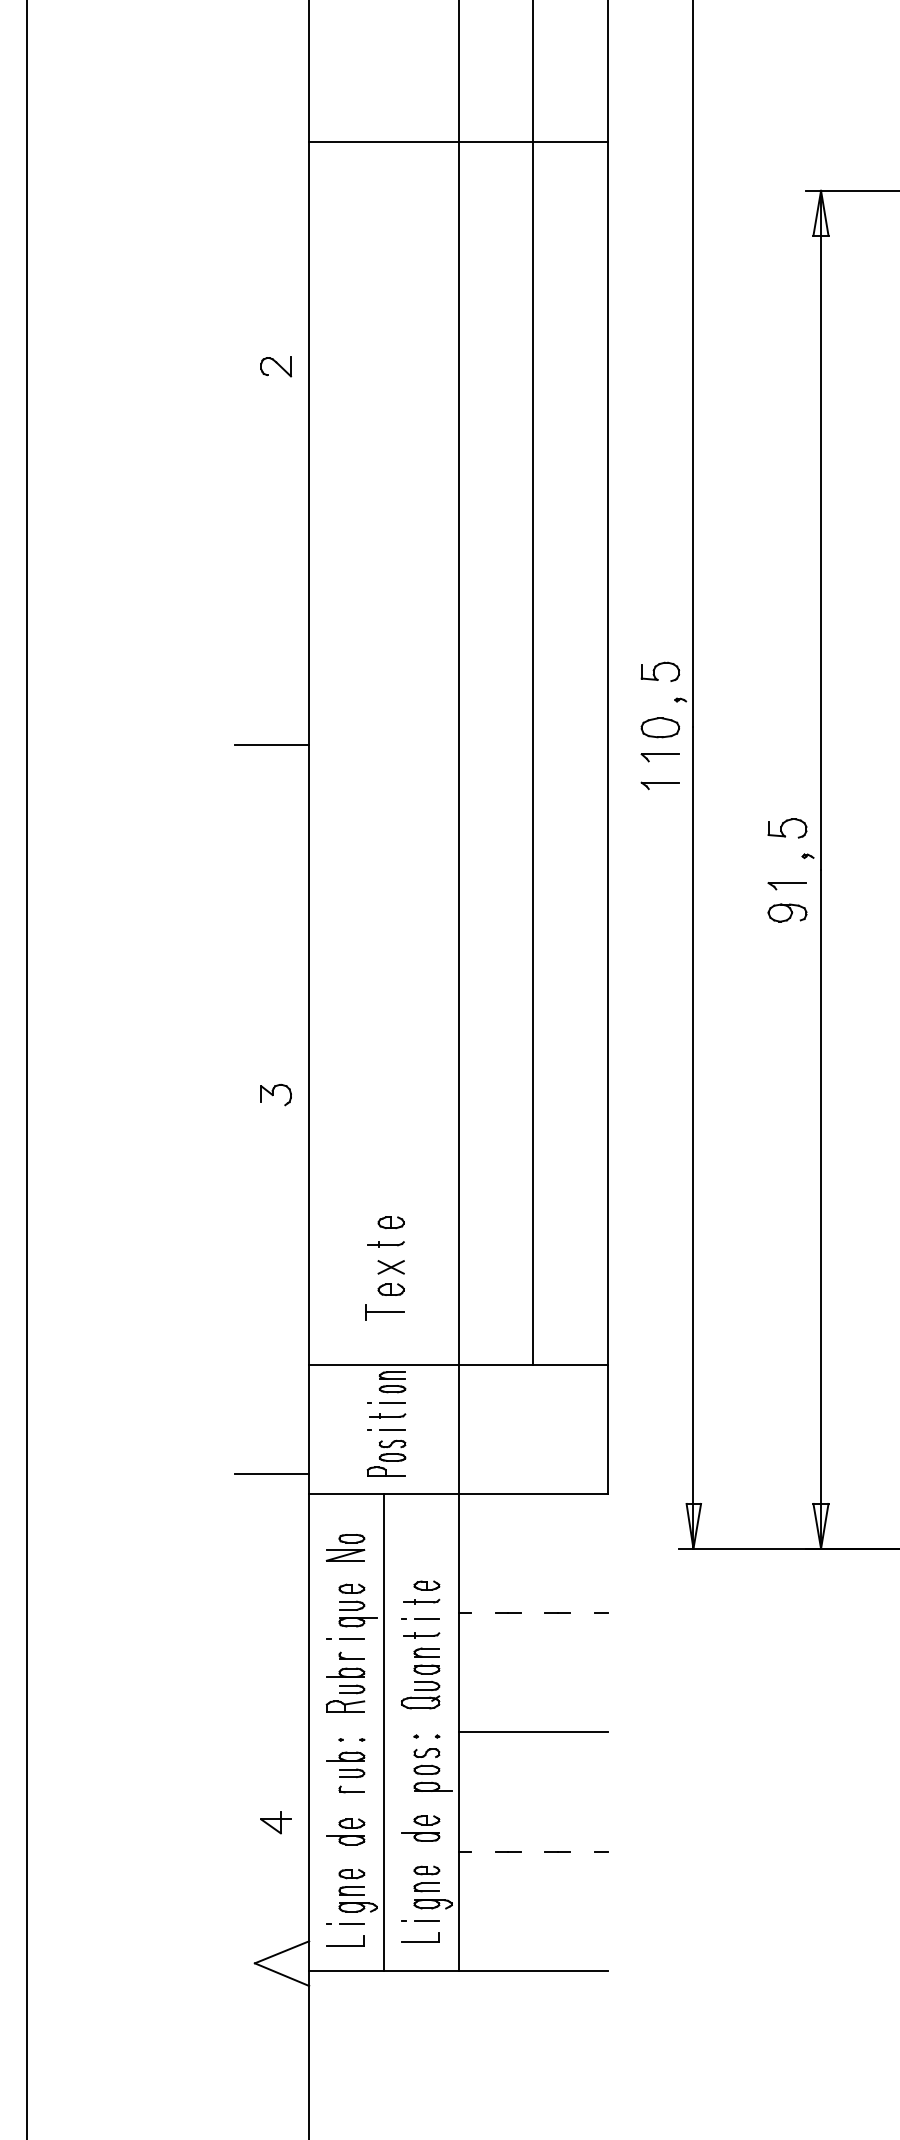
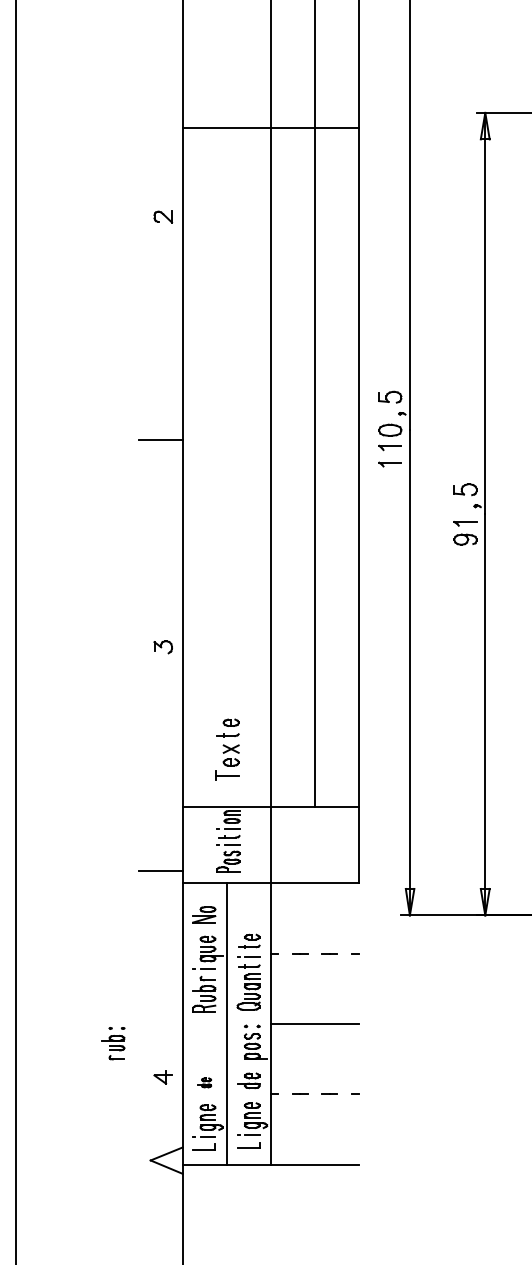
line: (457, 141) -> (270, 127), moved
part: (345, 1765) -> (113, 1043), moved
part: (345, 1831) -> (204, 1082), size x0.6

